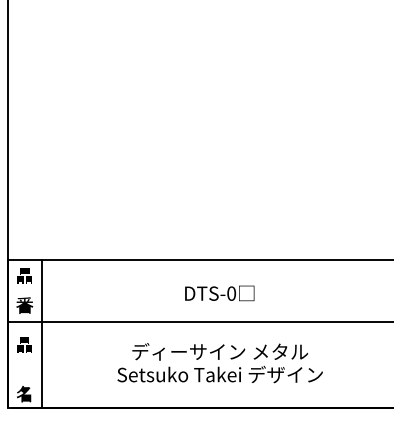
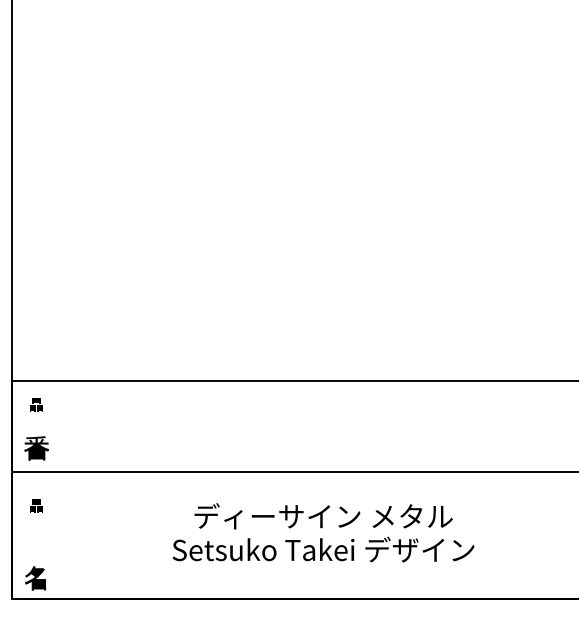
part: (24, 275) -> (36, 404), size x0.6
part: (219, 293) -> (322, 430), removed
line: (41, 333) -> (61, 489), removed
part: (24, 344) -> (36, 505), size x0.6

